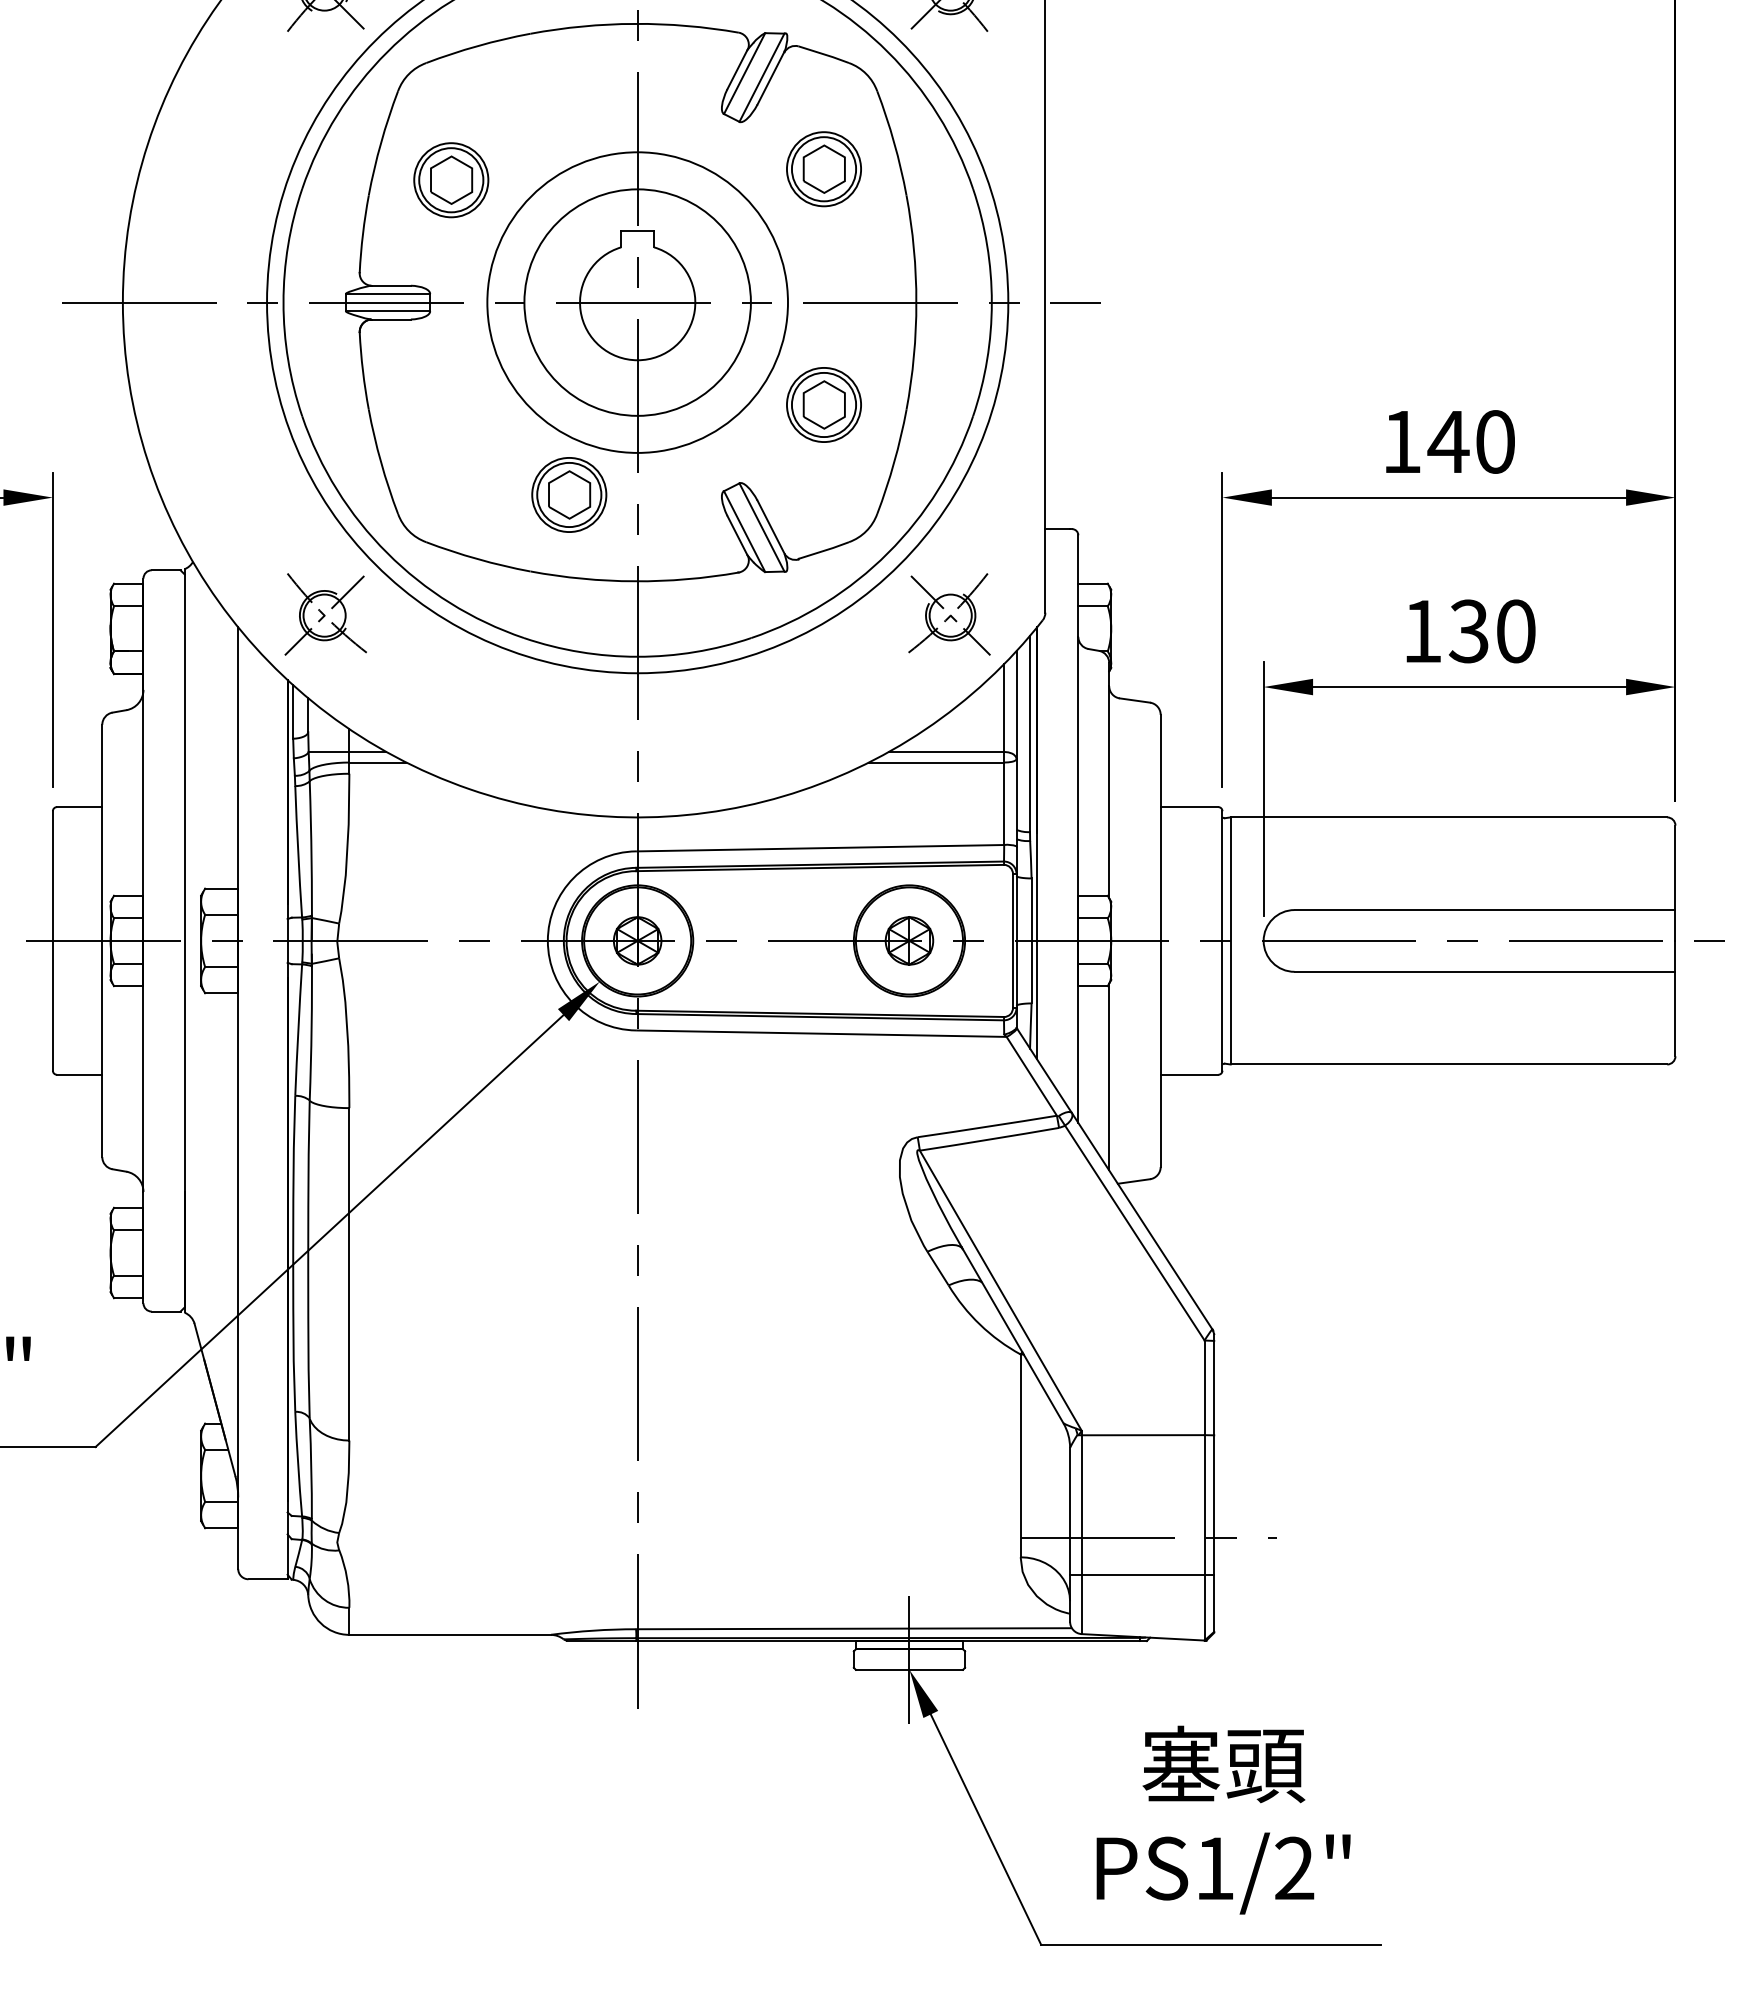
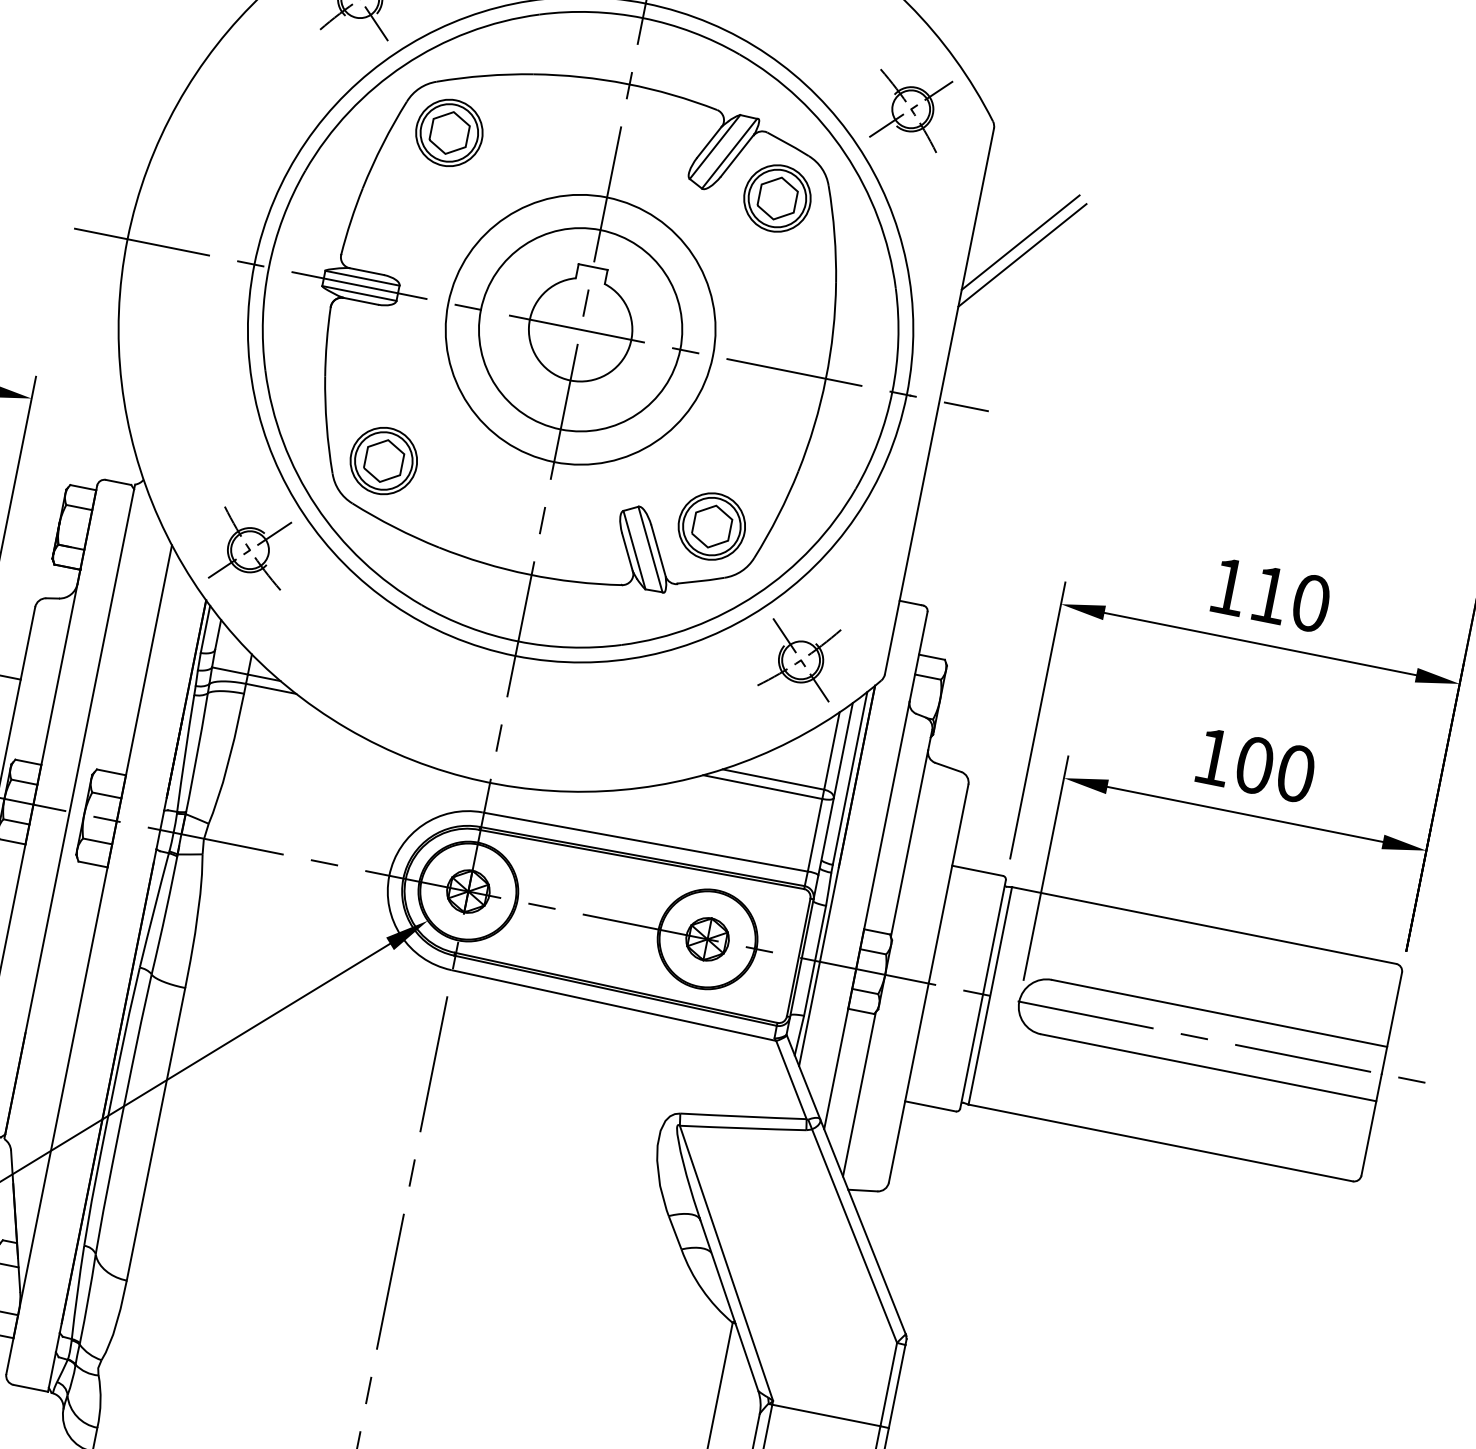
line: (1099, 110) -> (1020, 241), added
line: (1103, 124) -> (1021, 254), added
part: (823, 169) -> (776, 198), moved
part: (451, 180) -> (449, 133), moved
part: (823, 404) -> (711, 526), moved
text: (1448, 441) -> (1269, 594), 140 -> 110
part: (569, 494) -> (384, 460), moved
text: (1468, 631) -> (1254, 765), 130 -> 100

